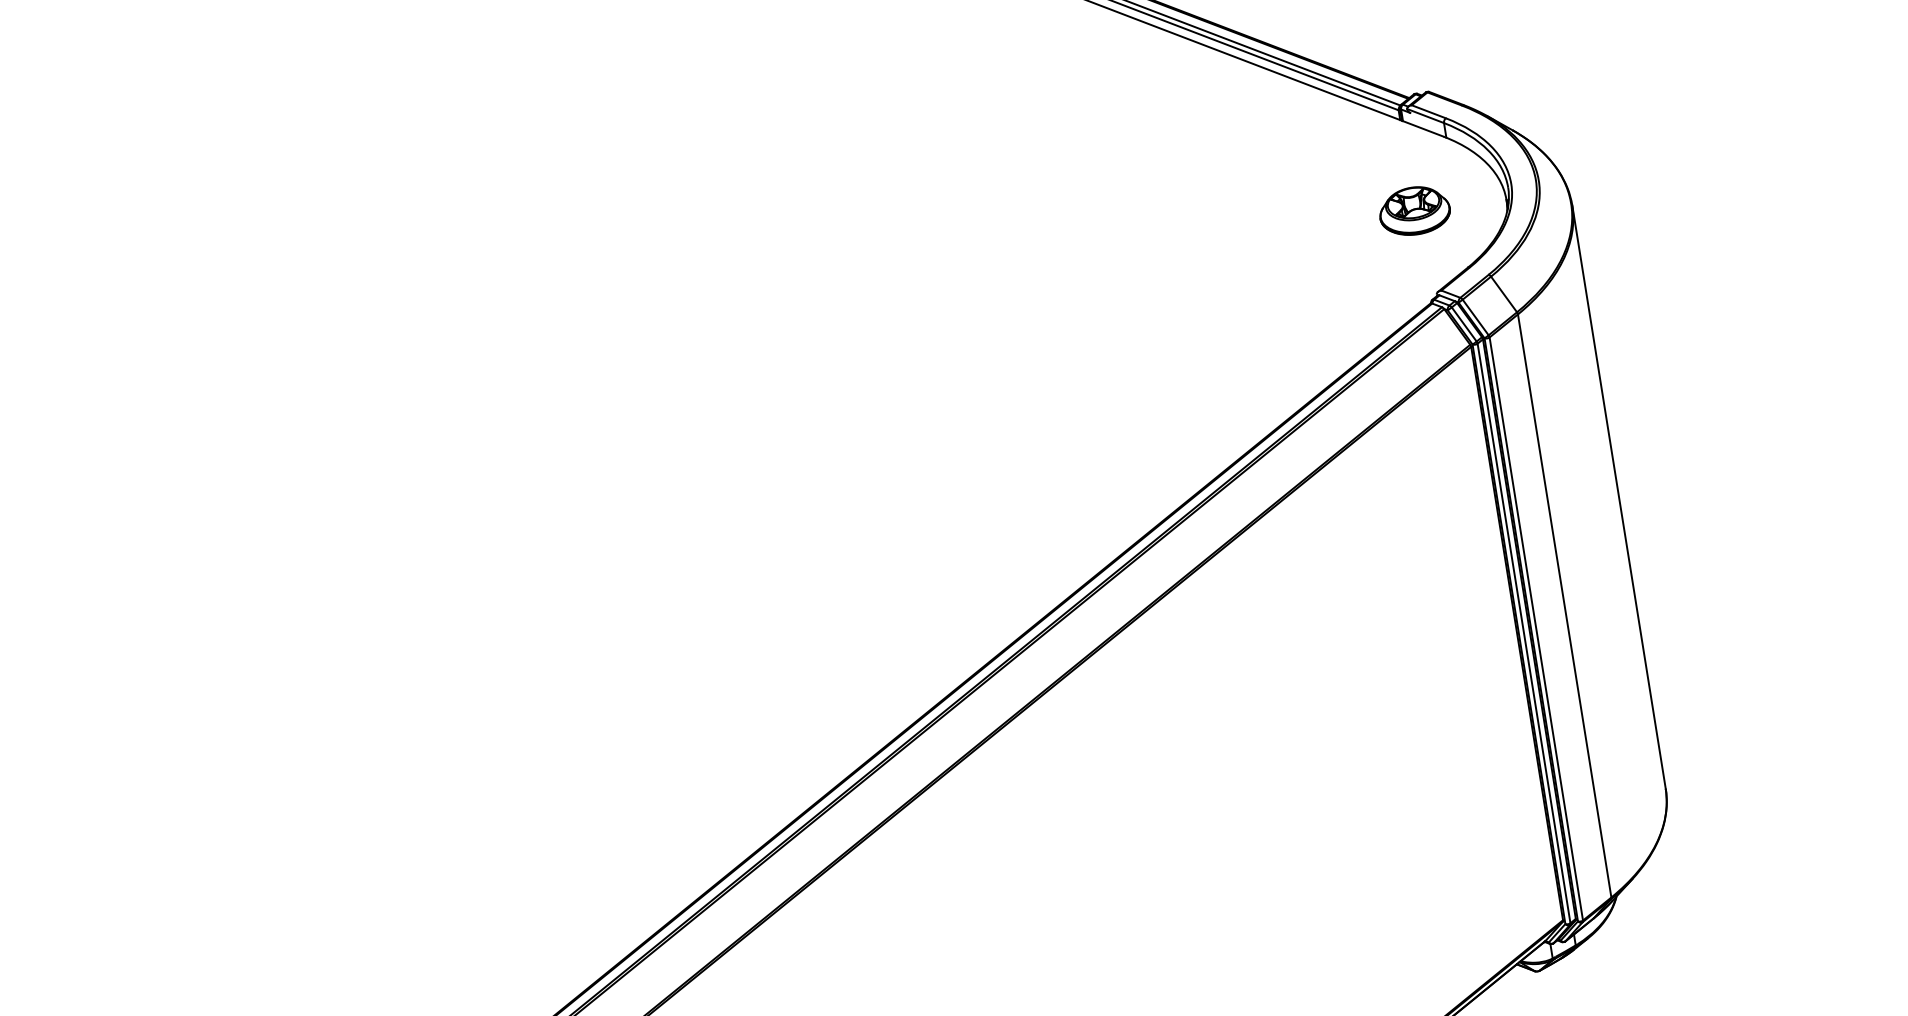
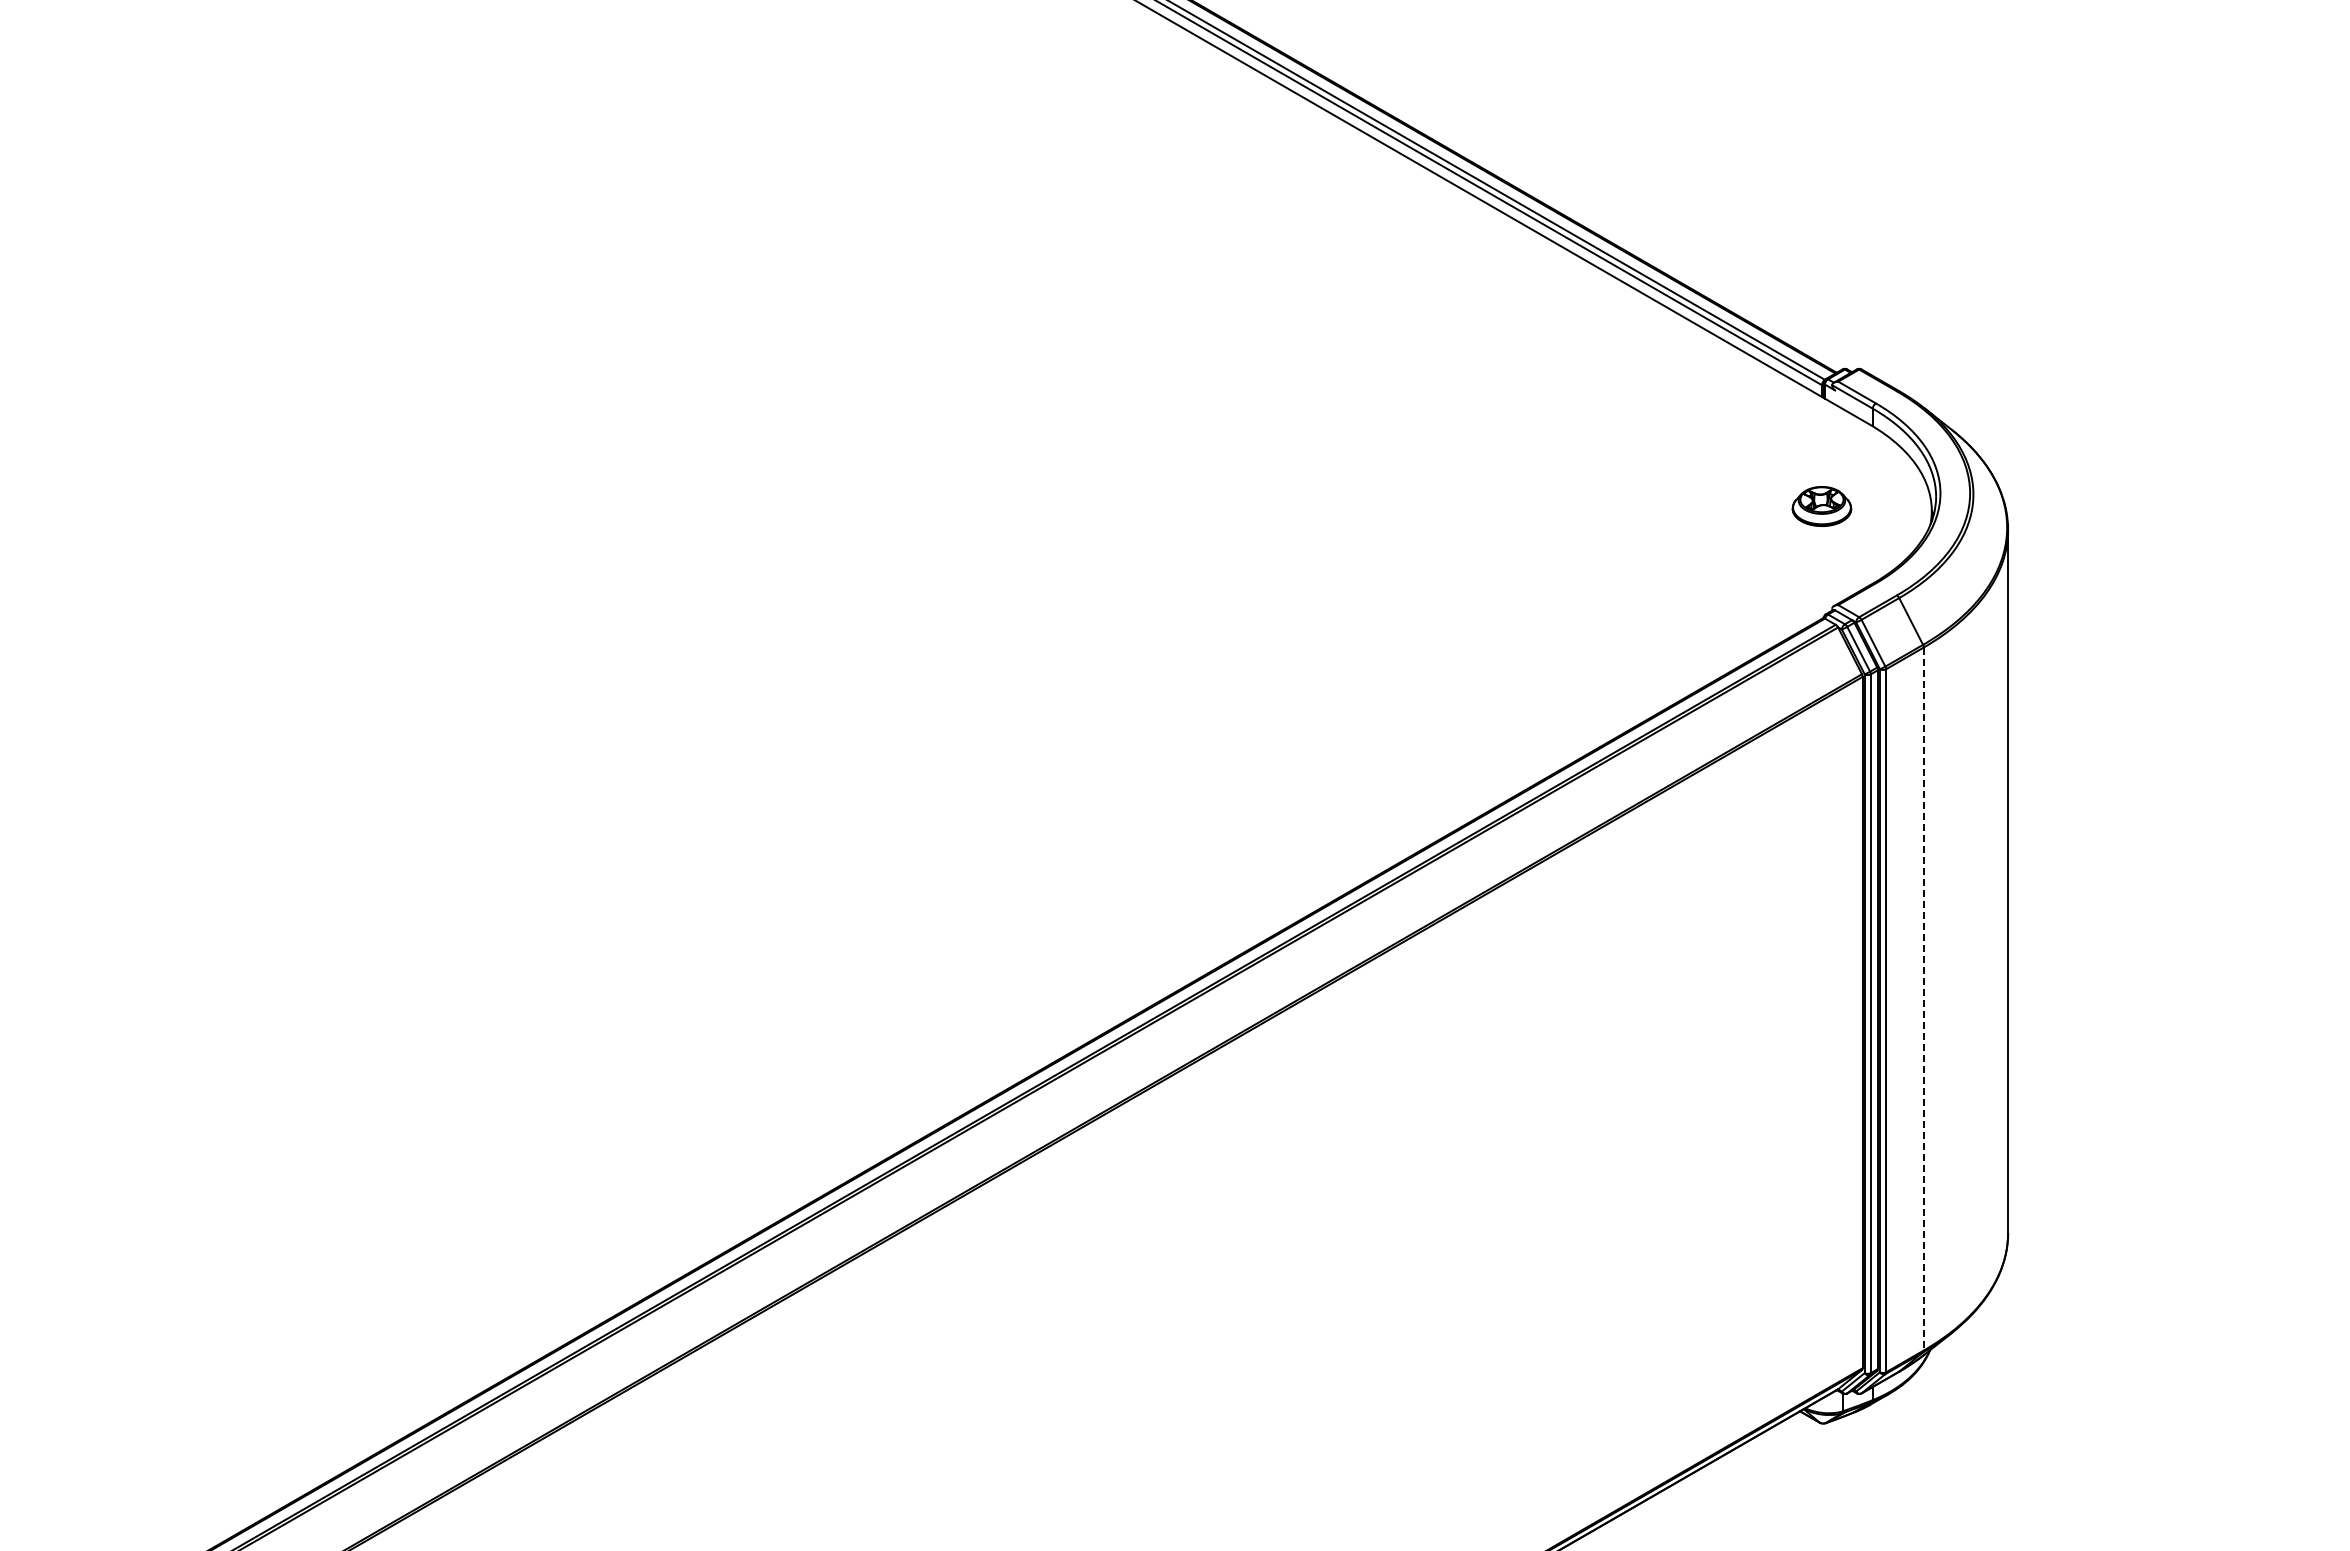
part: (1414, 211) -> (1821, 506), size x0.7
line: (1564, 606) -> (1923, 999), solid -> dashed

